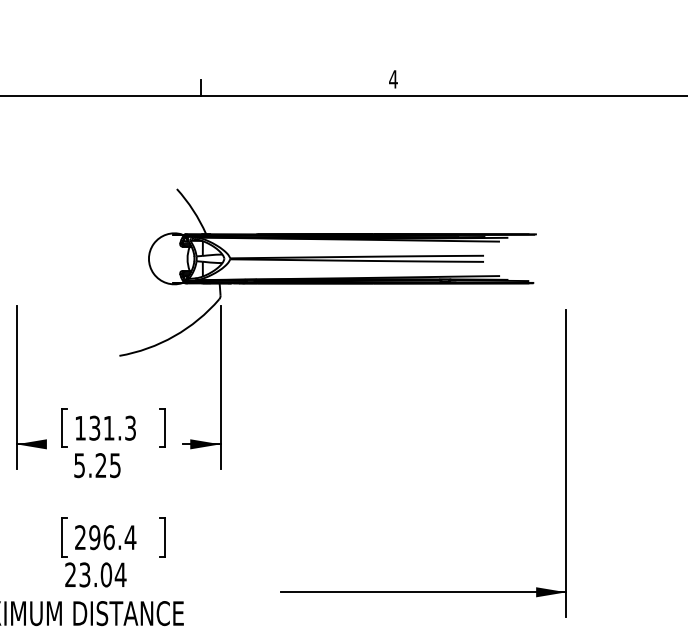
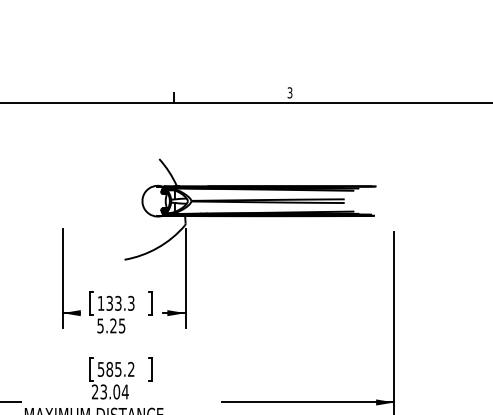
text: (392, 78) -> (289, 92), 4 -> 3
text: (109, 426) -> (118, 302), 131.3 -> 133.3
text: (104, 536) -> (115, 368), 296.4 -> 585.2

